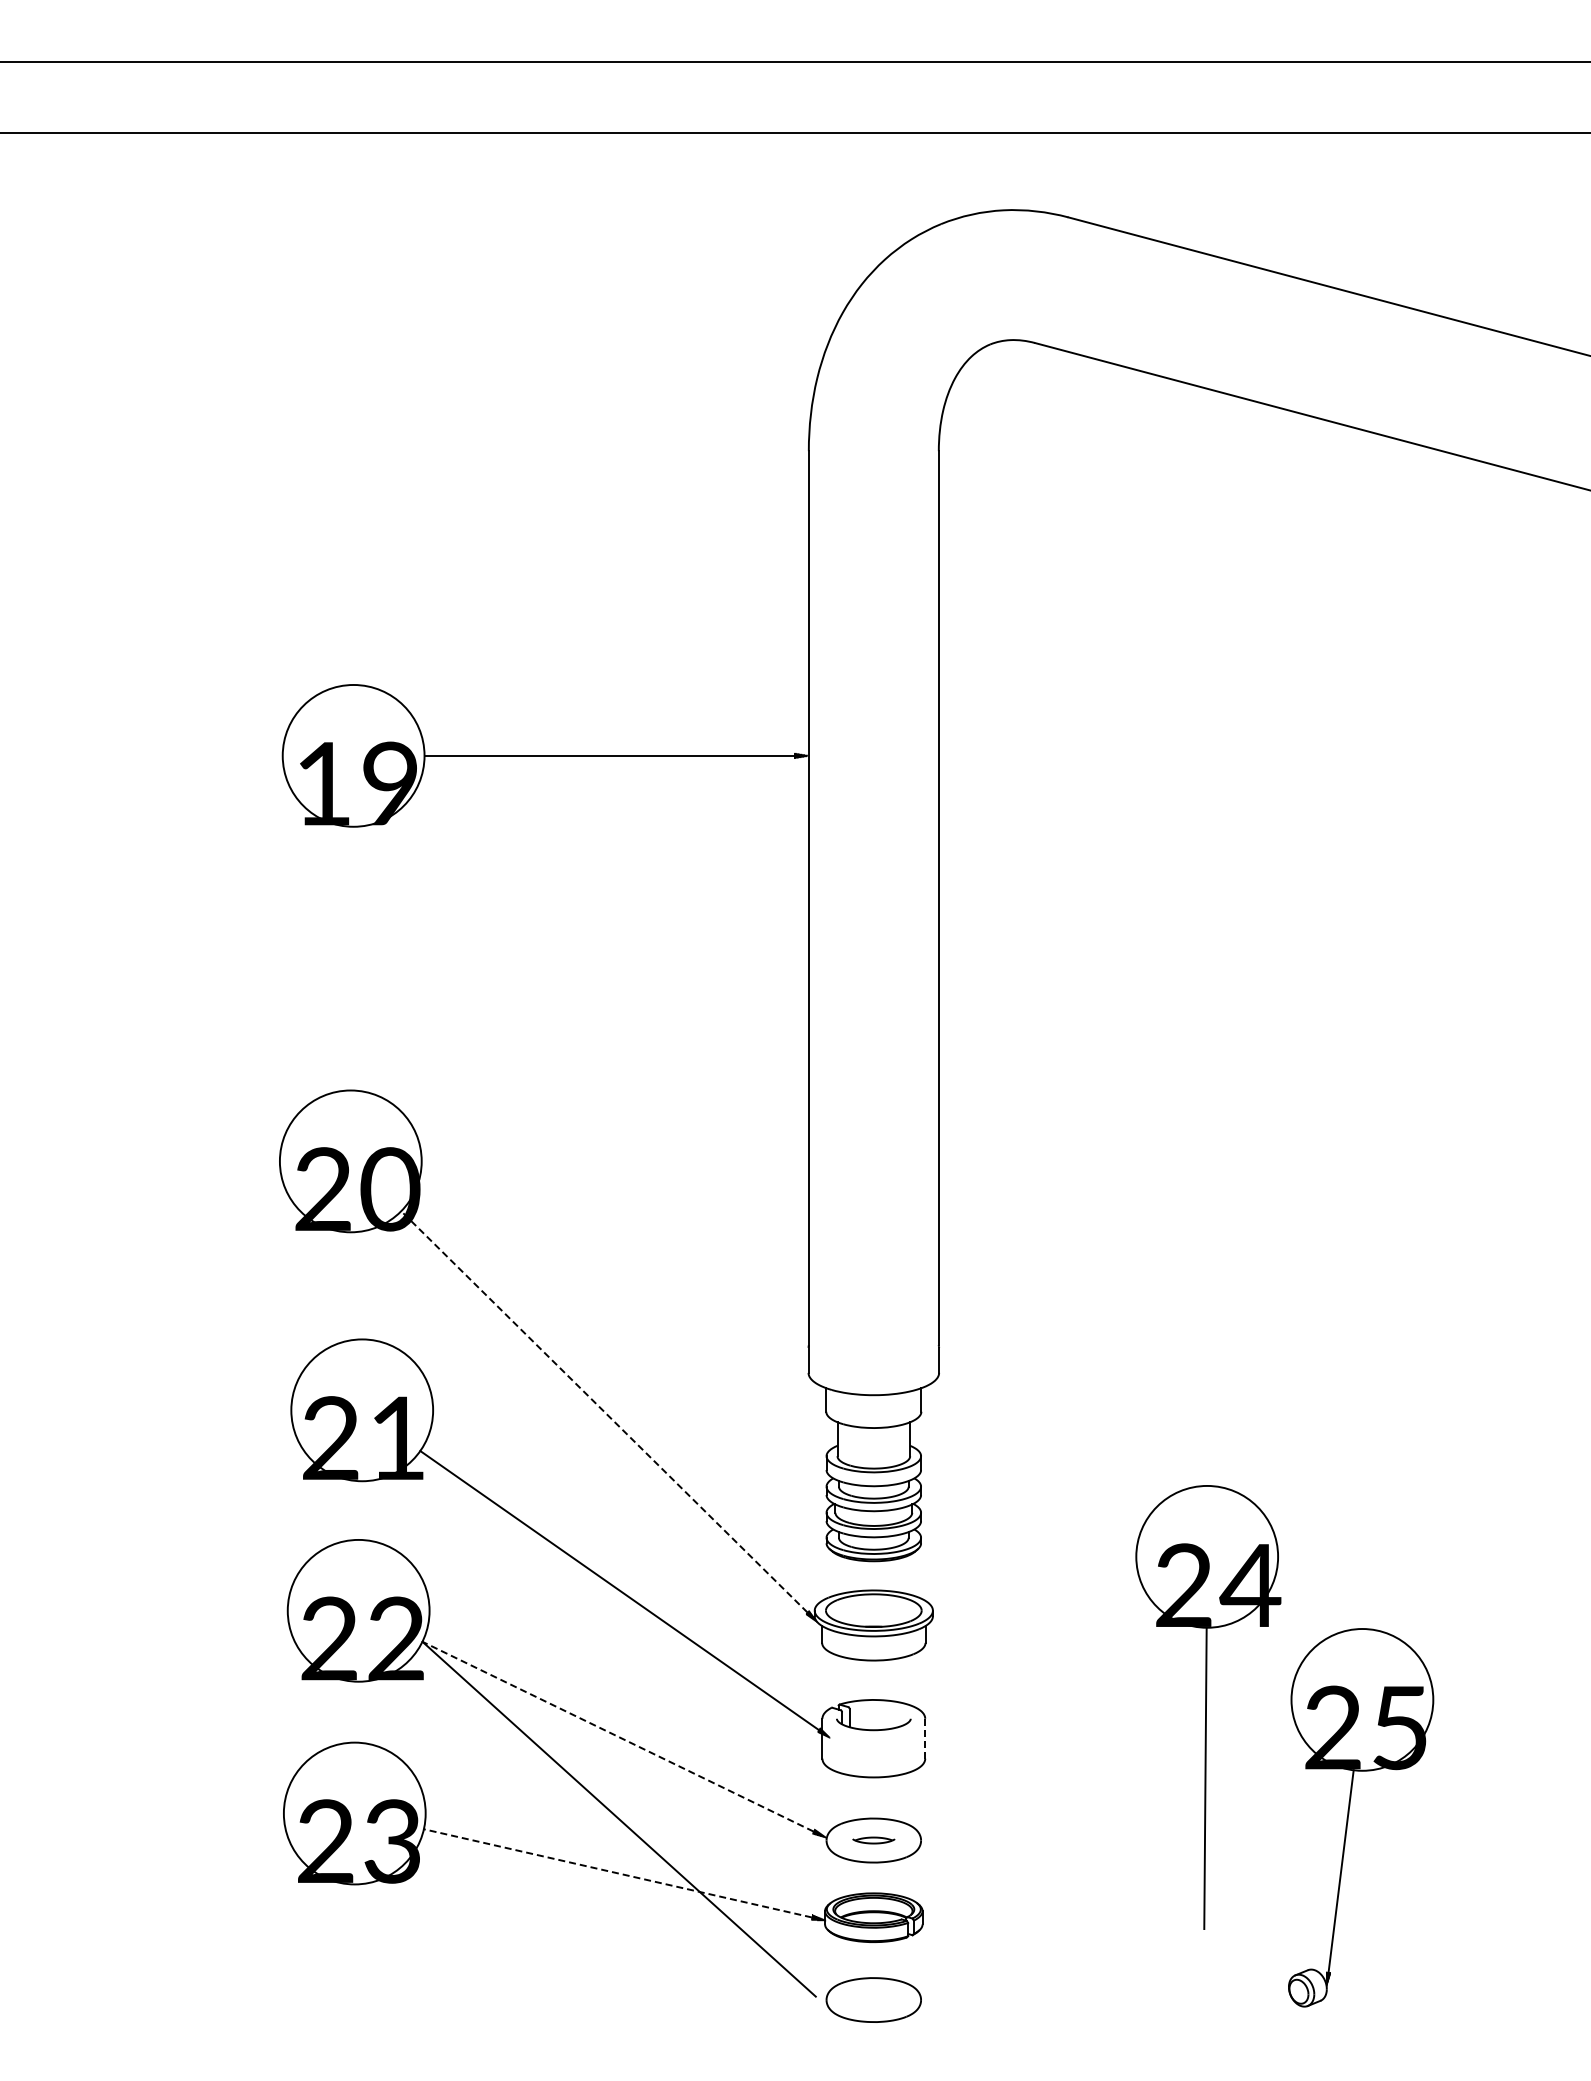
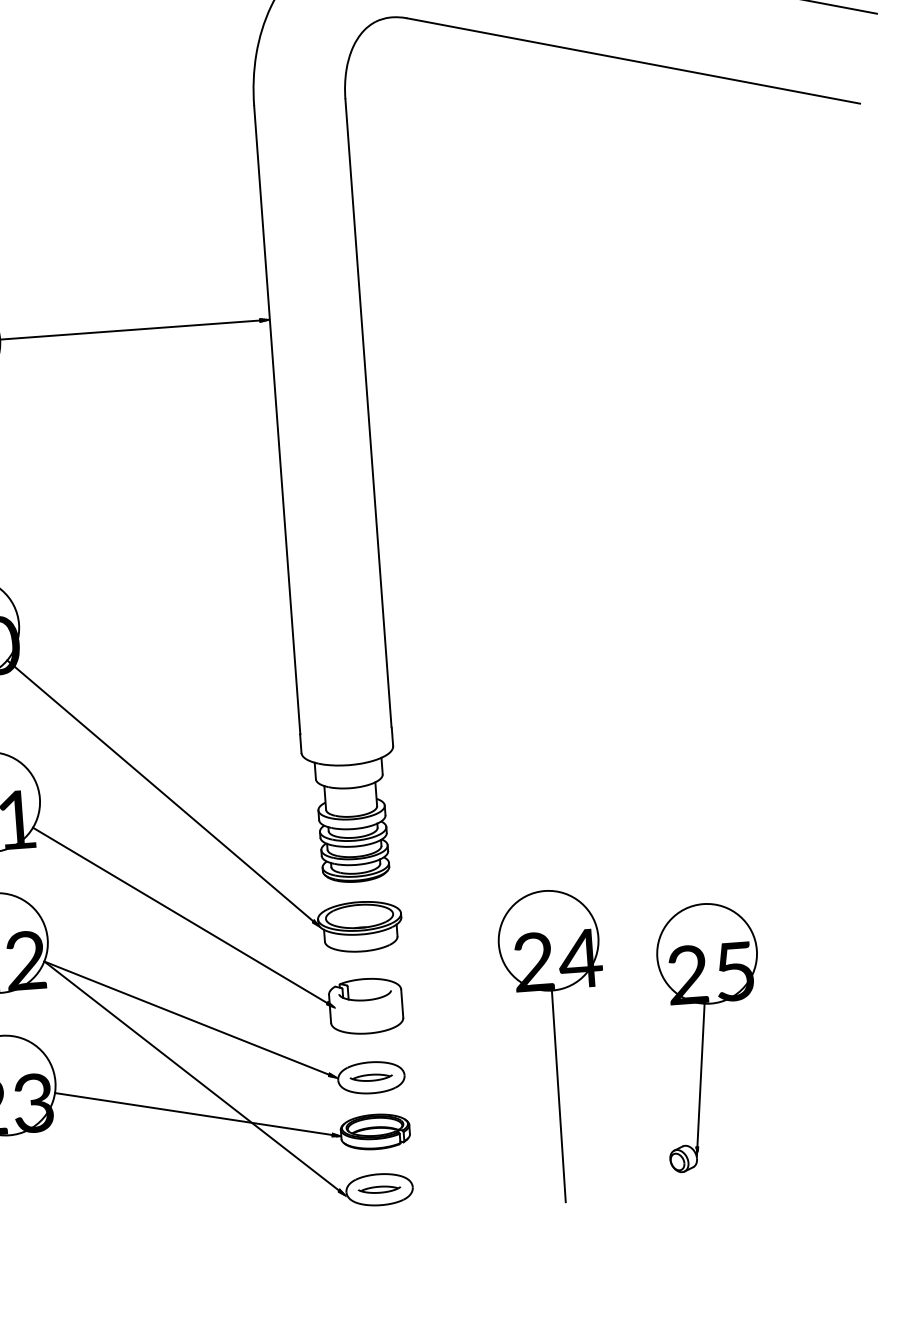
line: (604, 1411) -> (160, 790), dashed -> solid
part: (1208, 1707) -> (557, 1046), moved
line: (617, 1736) -> (186, 1017), dashed -> solid
line: (925, 1738) -> (402, 1003), dashed -> solid
part: (873, 1840) -> (371, 1077), size x1.43
line: (617, 1873) -> (193, 1114), dashed -> solid
part: (873, 1999) -> (379, 1189), added
hatch: (820, 2000) -> (342, 1192), added

